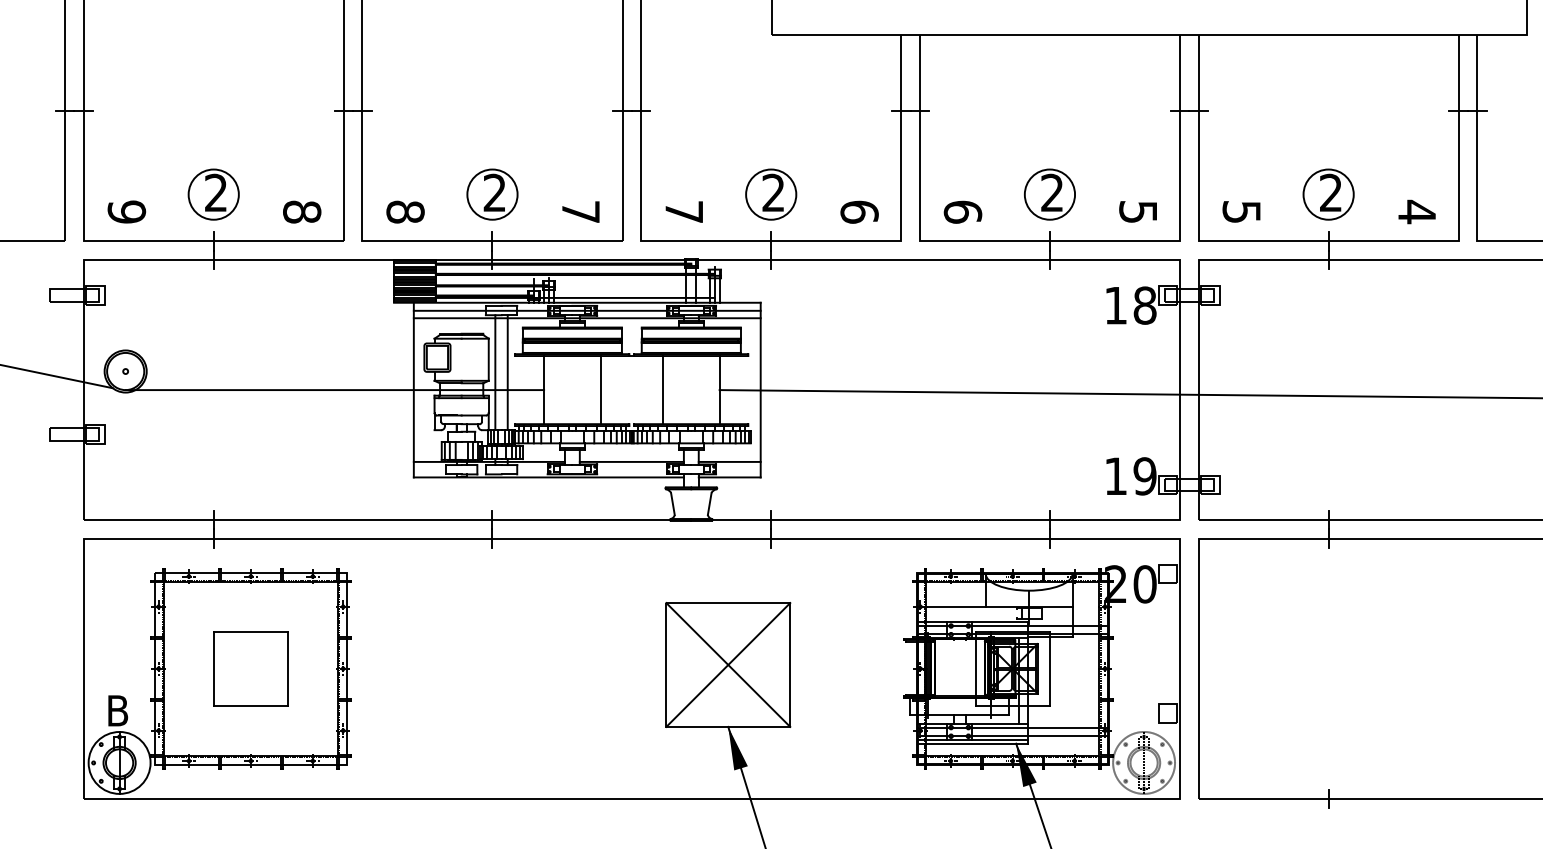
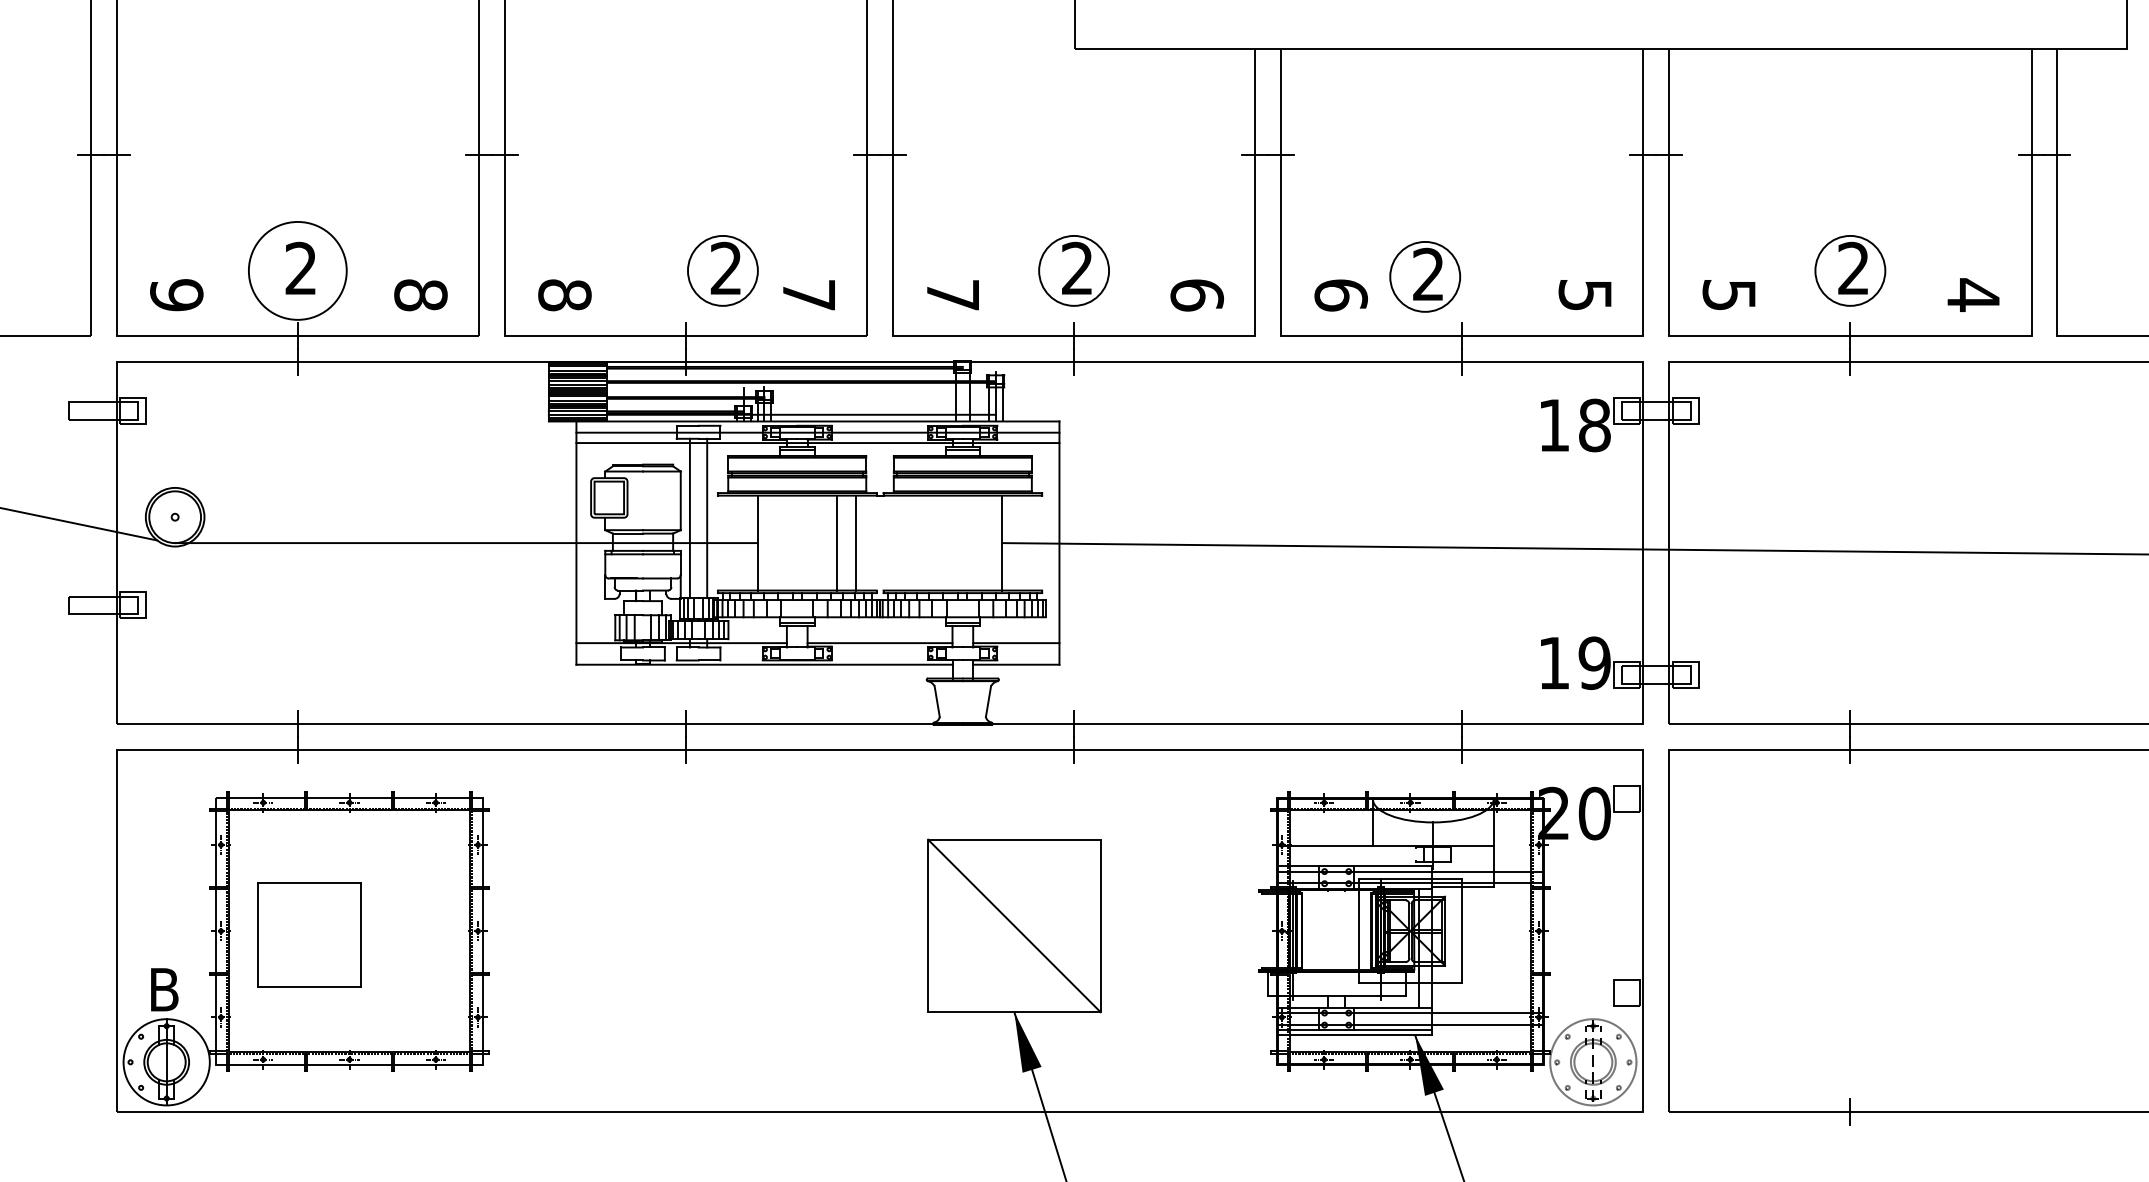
circle: (213, 194) -> (297, 270), size x1.4
part: (492, 194) -> (722, 270), moved
part: (1050, 194) -> (1425, 276), moved
line: (663, 389) -> (856, 542), moved
line: (728, 664) -> (1014, 925), removed
part: (250, 668) -> (309, 934), moved

